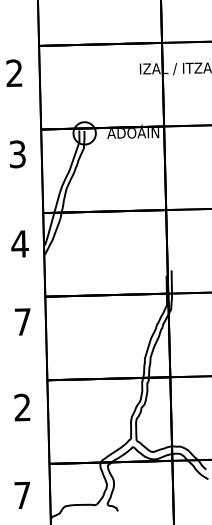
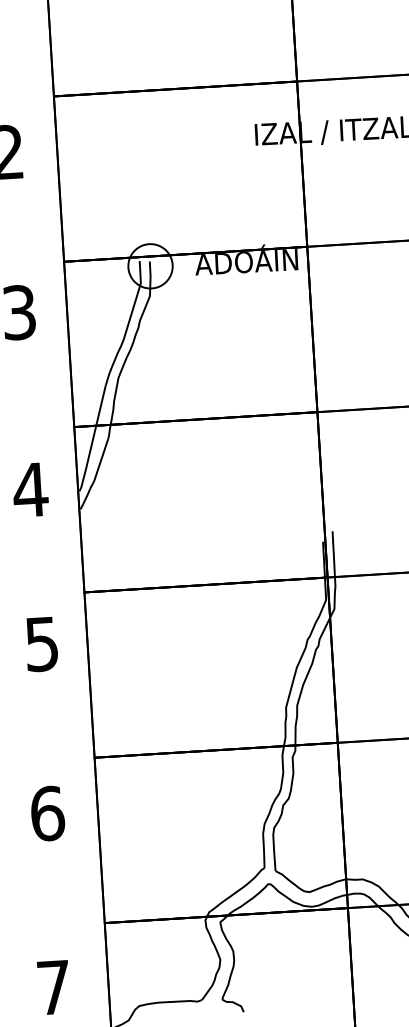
text: (22, 321) -> (41, 643), 7 -> 5
text: (22, 407) -> (47, 813), 2 -> 6

